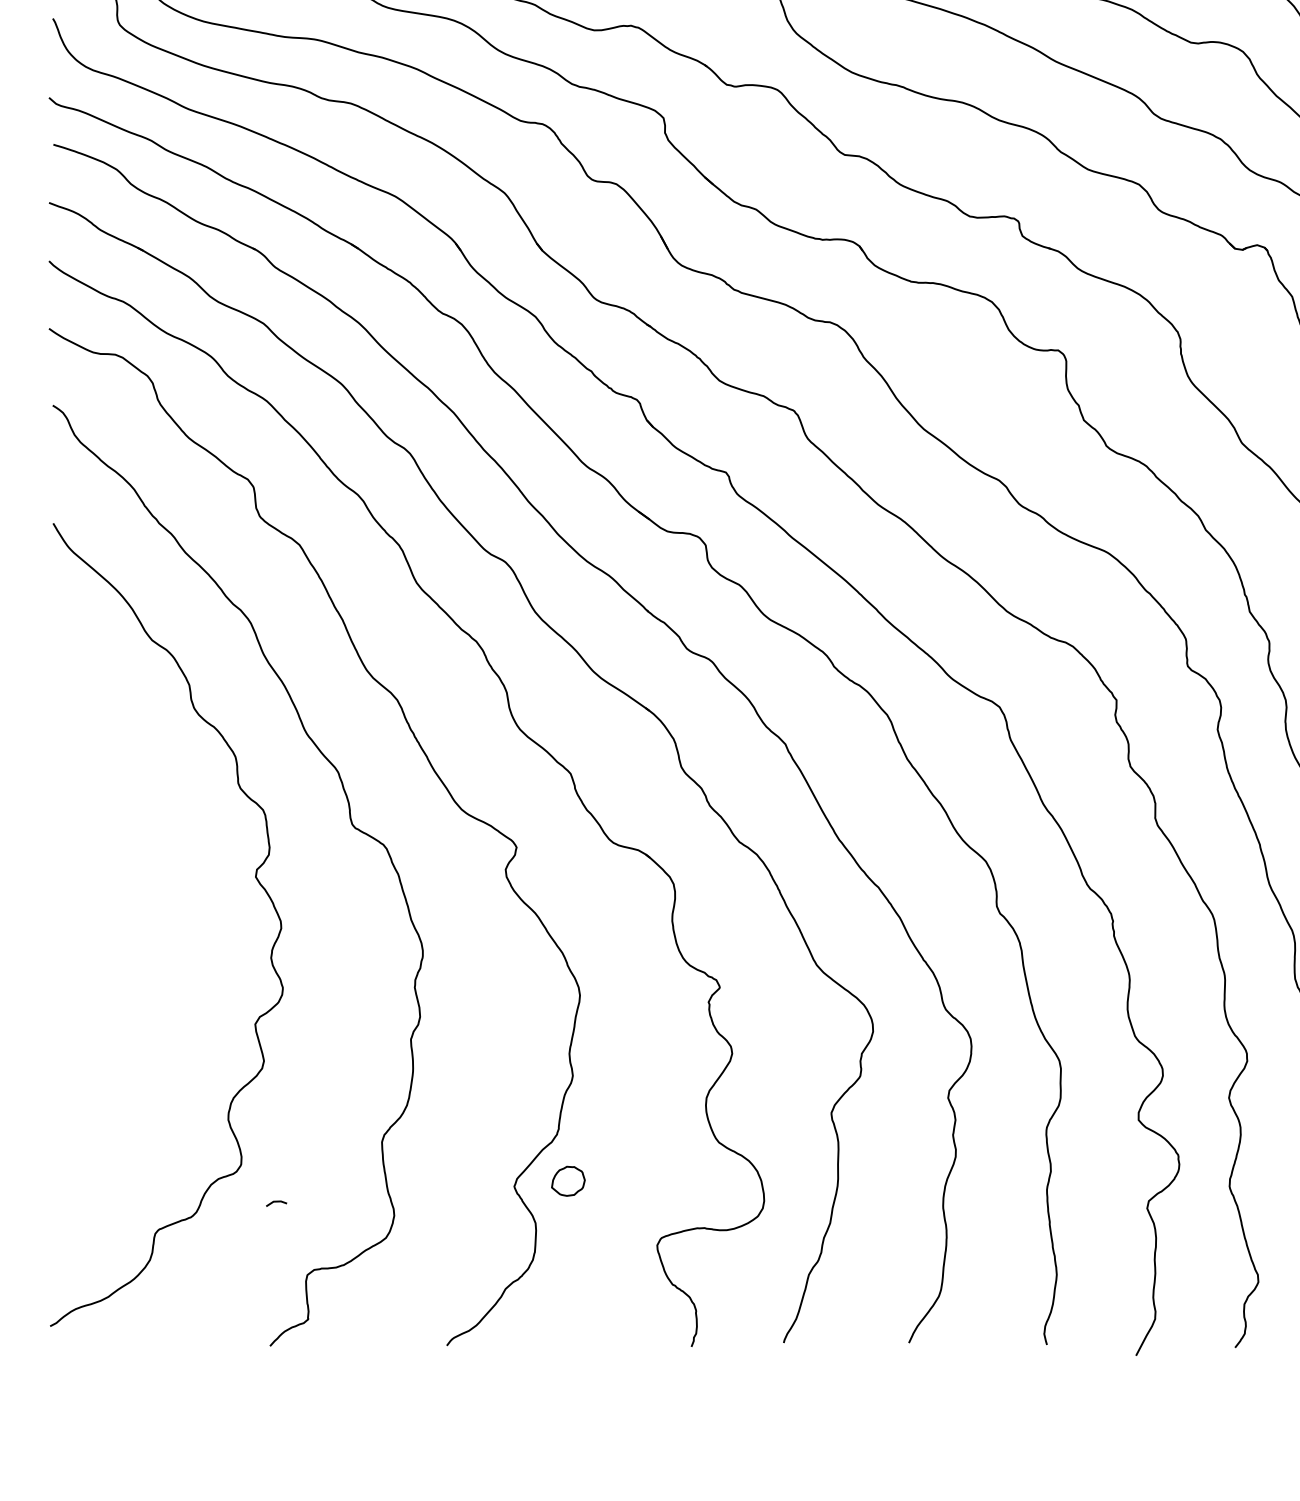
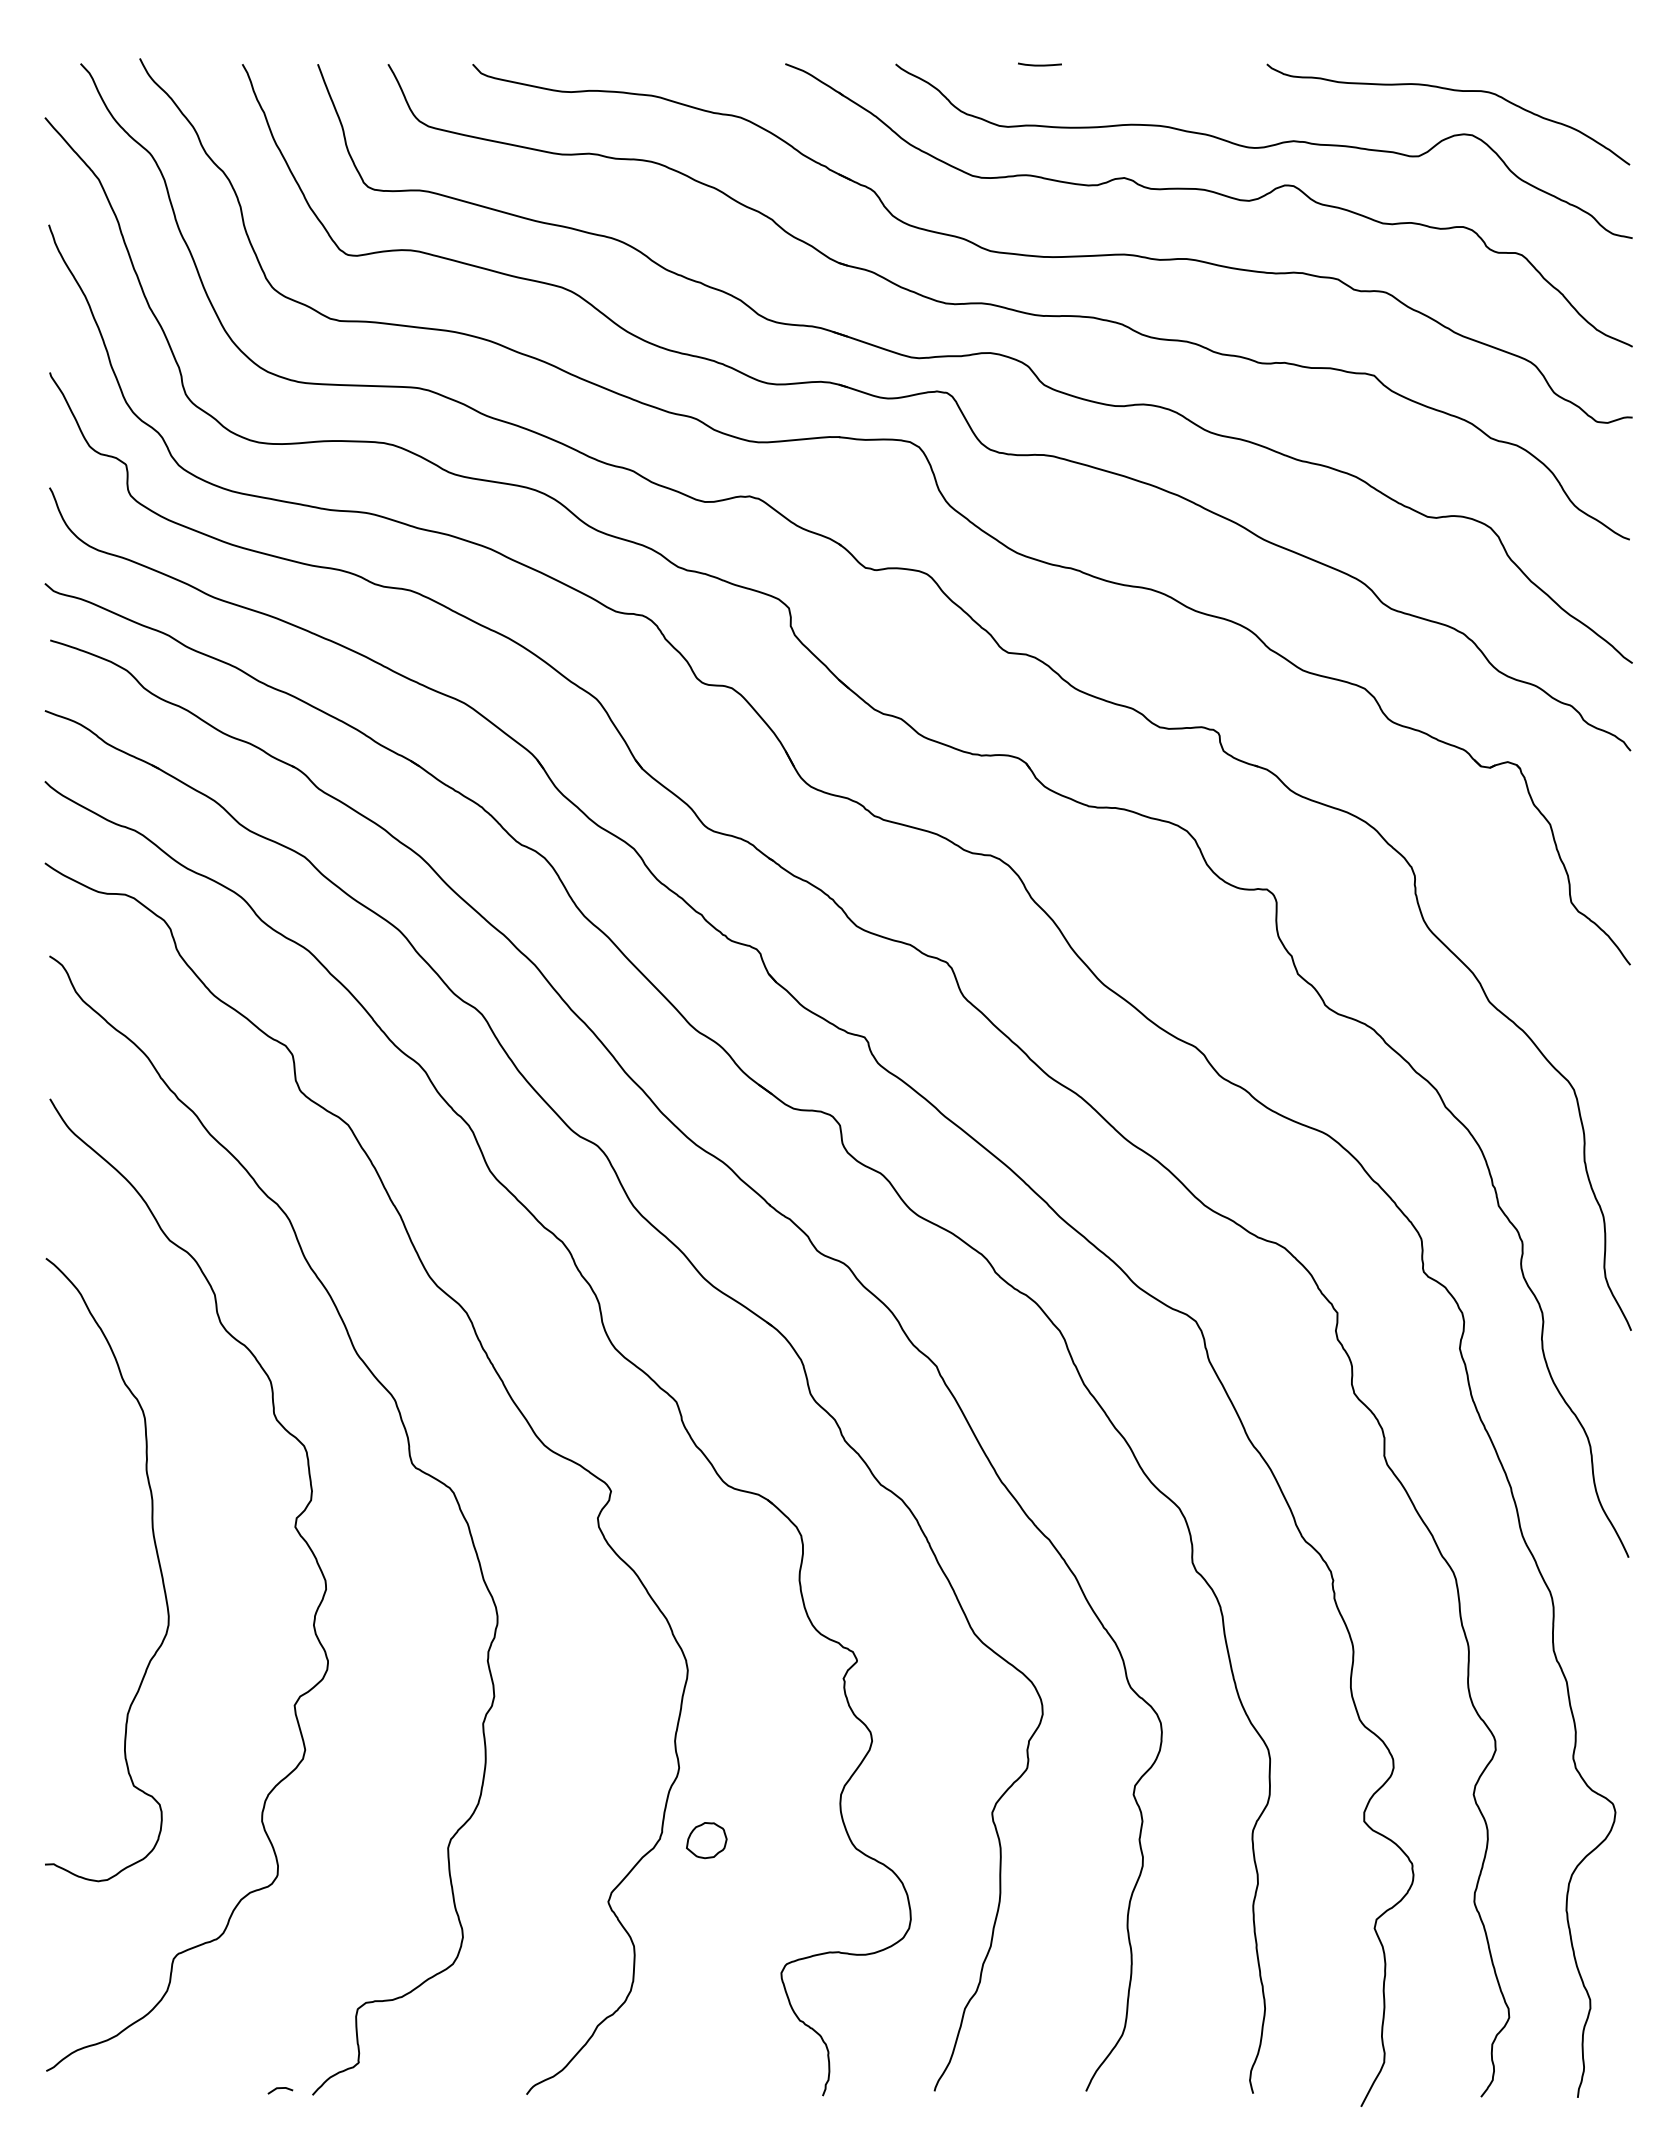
curve: (142, 904) -> (157, 1560), added
part: (568, 1181) -> (706, 1840), moved
curve: (276, 1201) -> (280, 2088), moved

